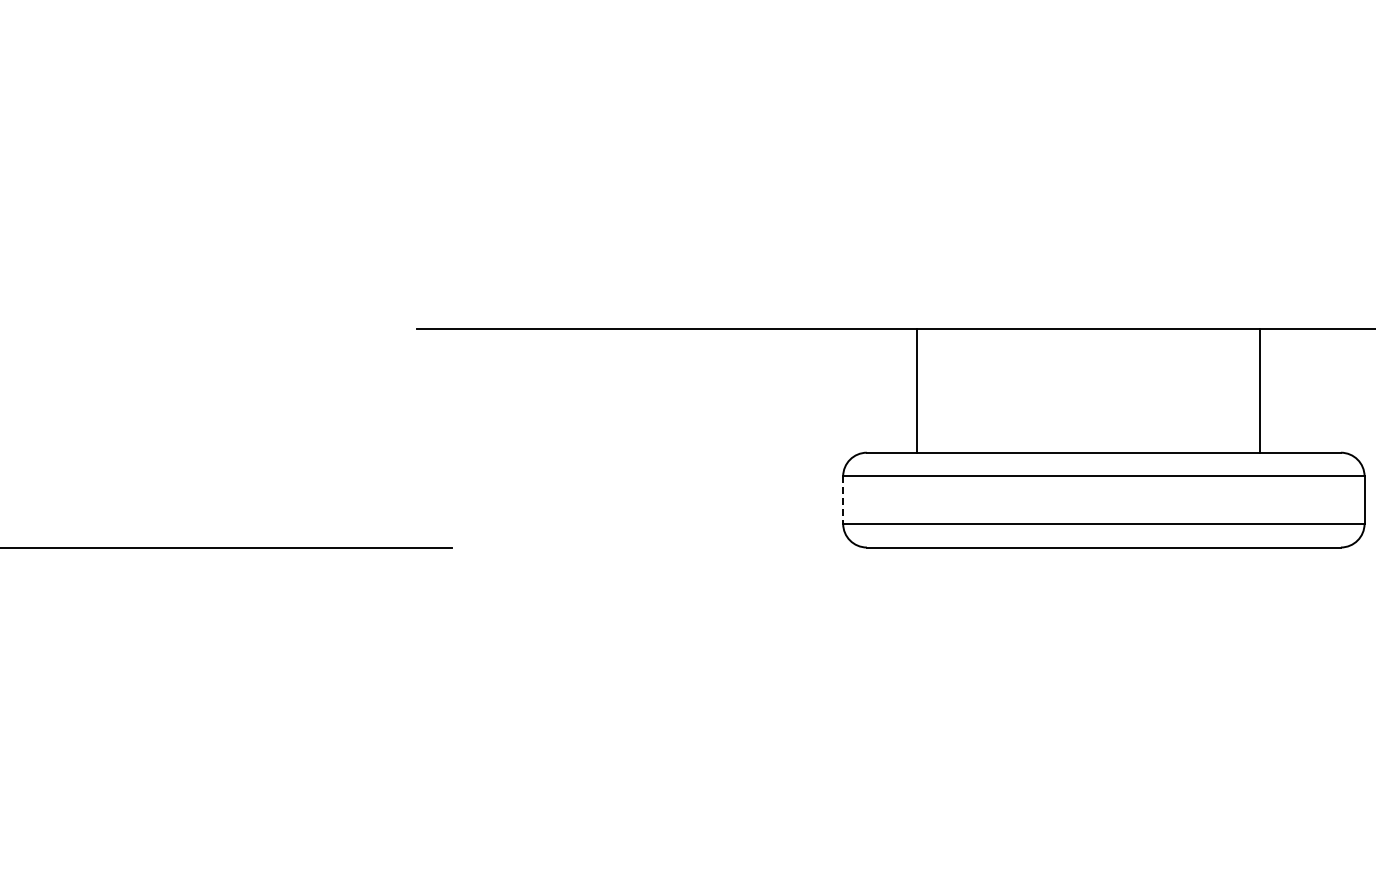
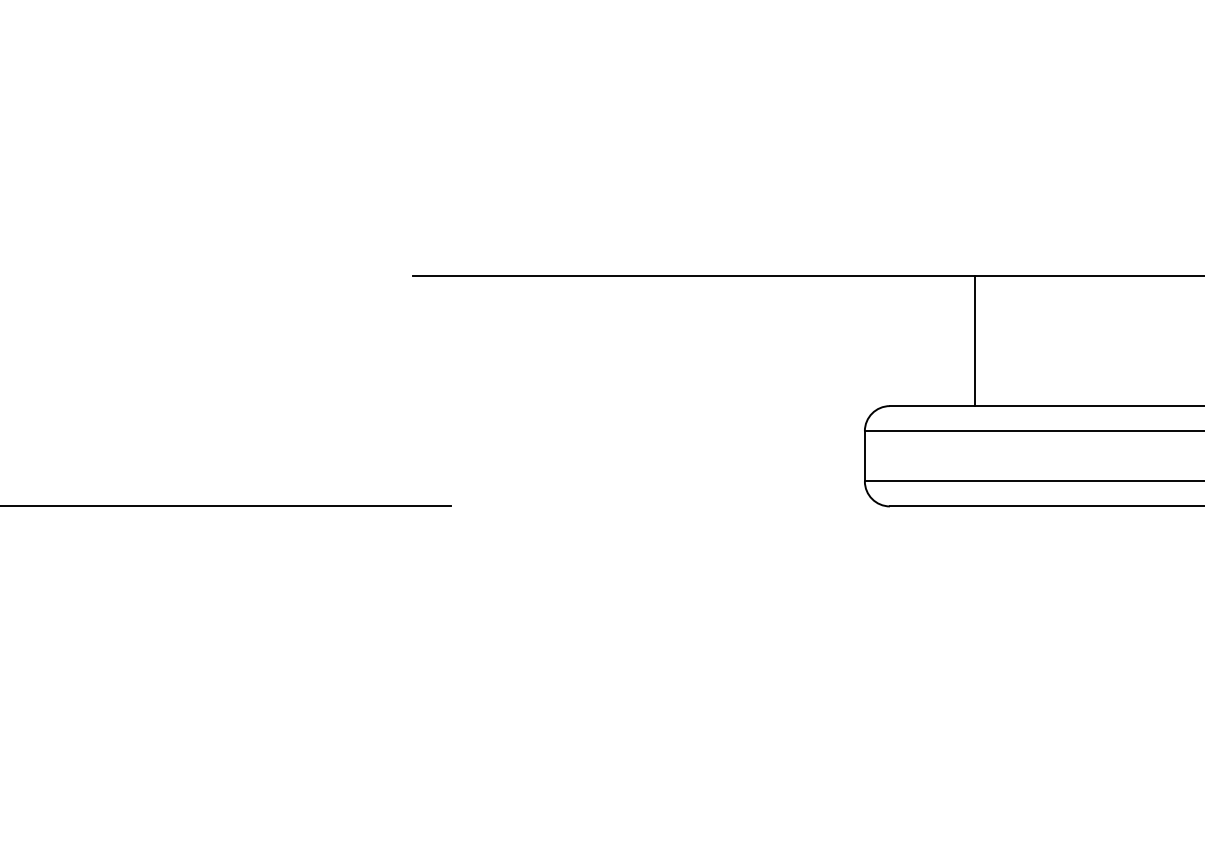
line: (917, 390) -> (975, 340), moved
line: (843, 500) -> (865, 456), dashed -> solid

